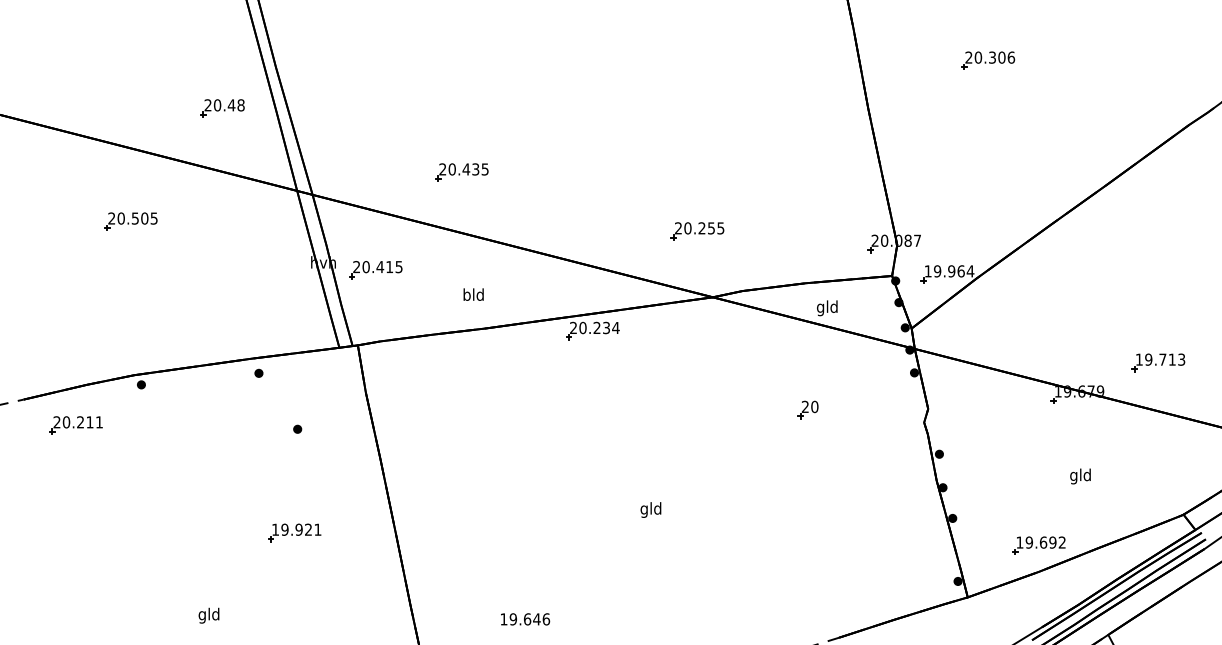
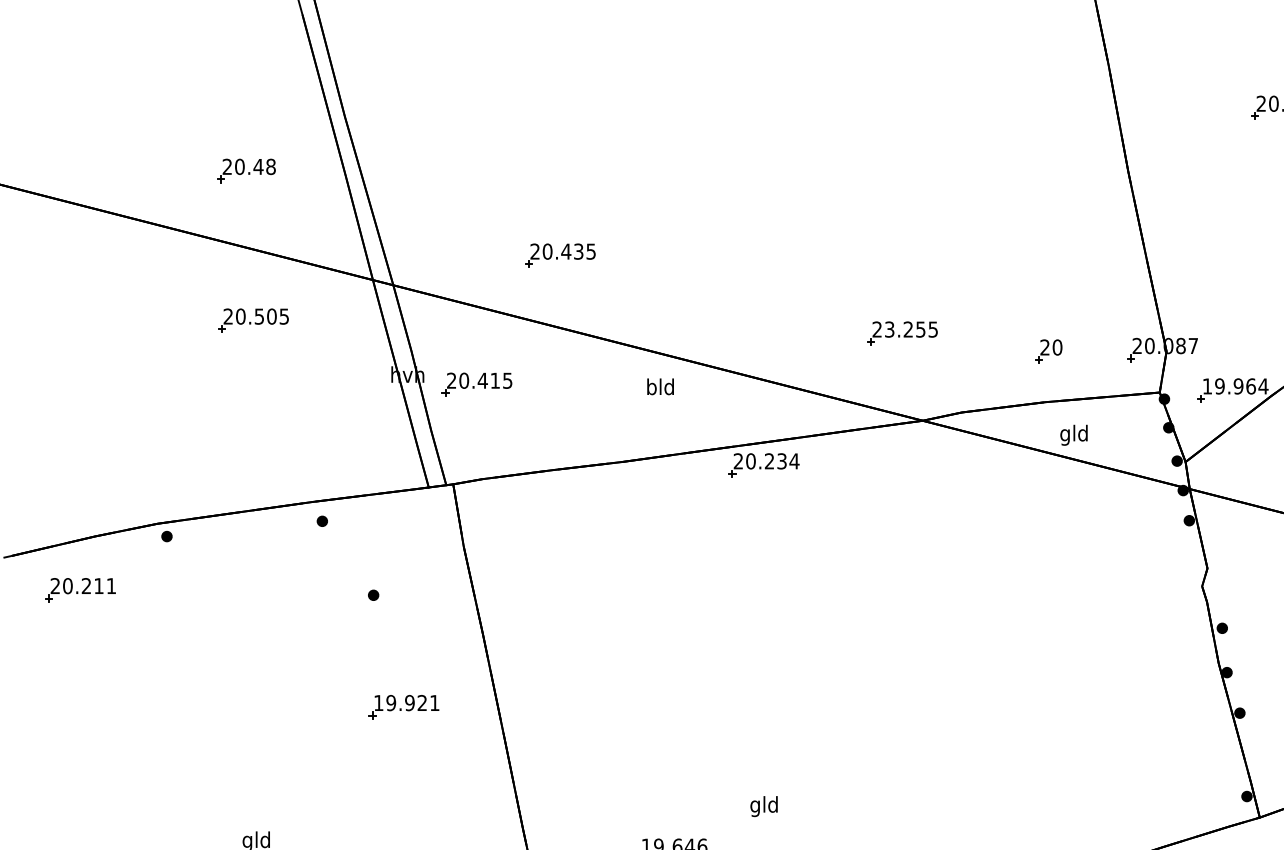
part: (222, 108) -> (246, 171), moved
part: (461, 172) -> (559, 255), moved
part: (130, 221) -> (253, 320), moved
text: (687, 228) -> (889, 329), 20.255 -> 23.255
text: (473, 294) -> (660, 386), moved
part: (807, 409) -> (1047, 350), moved
text: (650, 509) -> (763, 805), moved
part: (294, 532) -> (403, 706), moved

